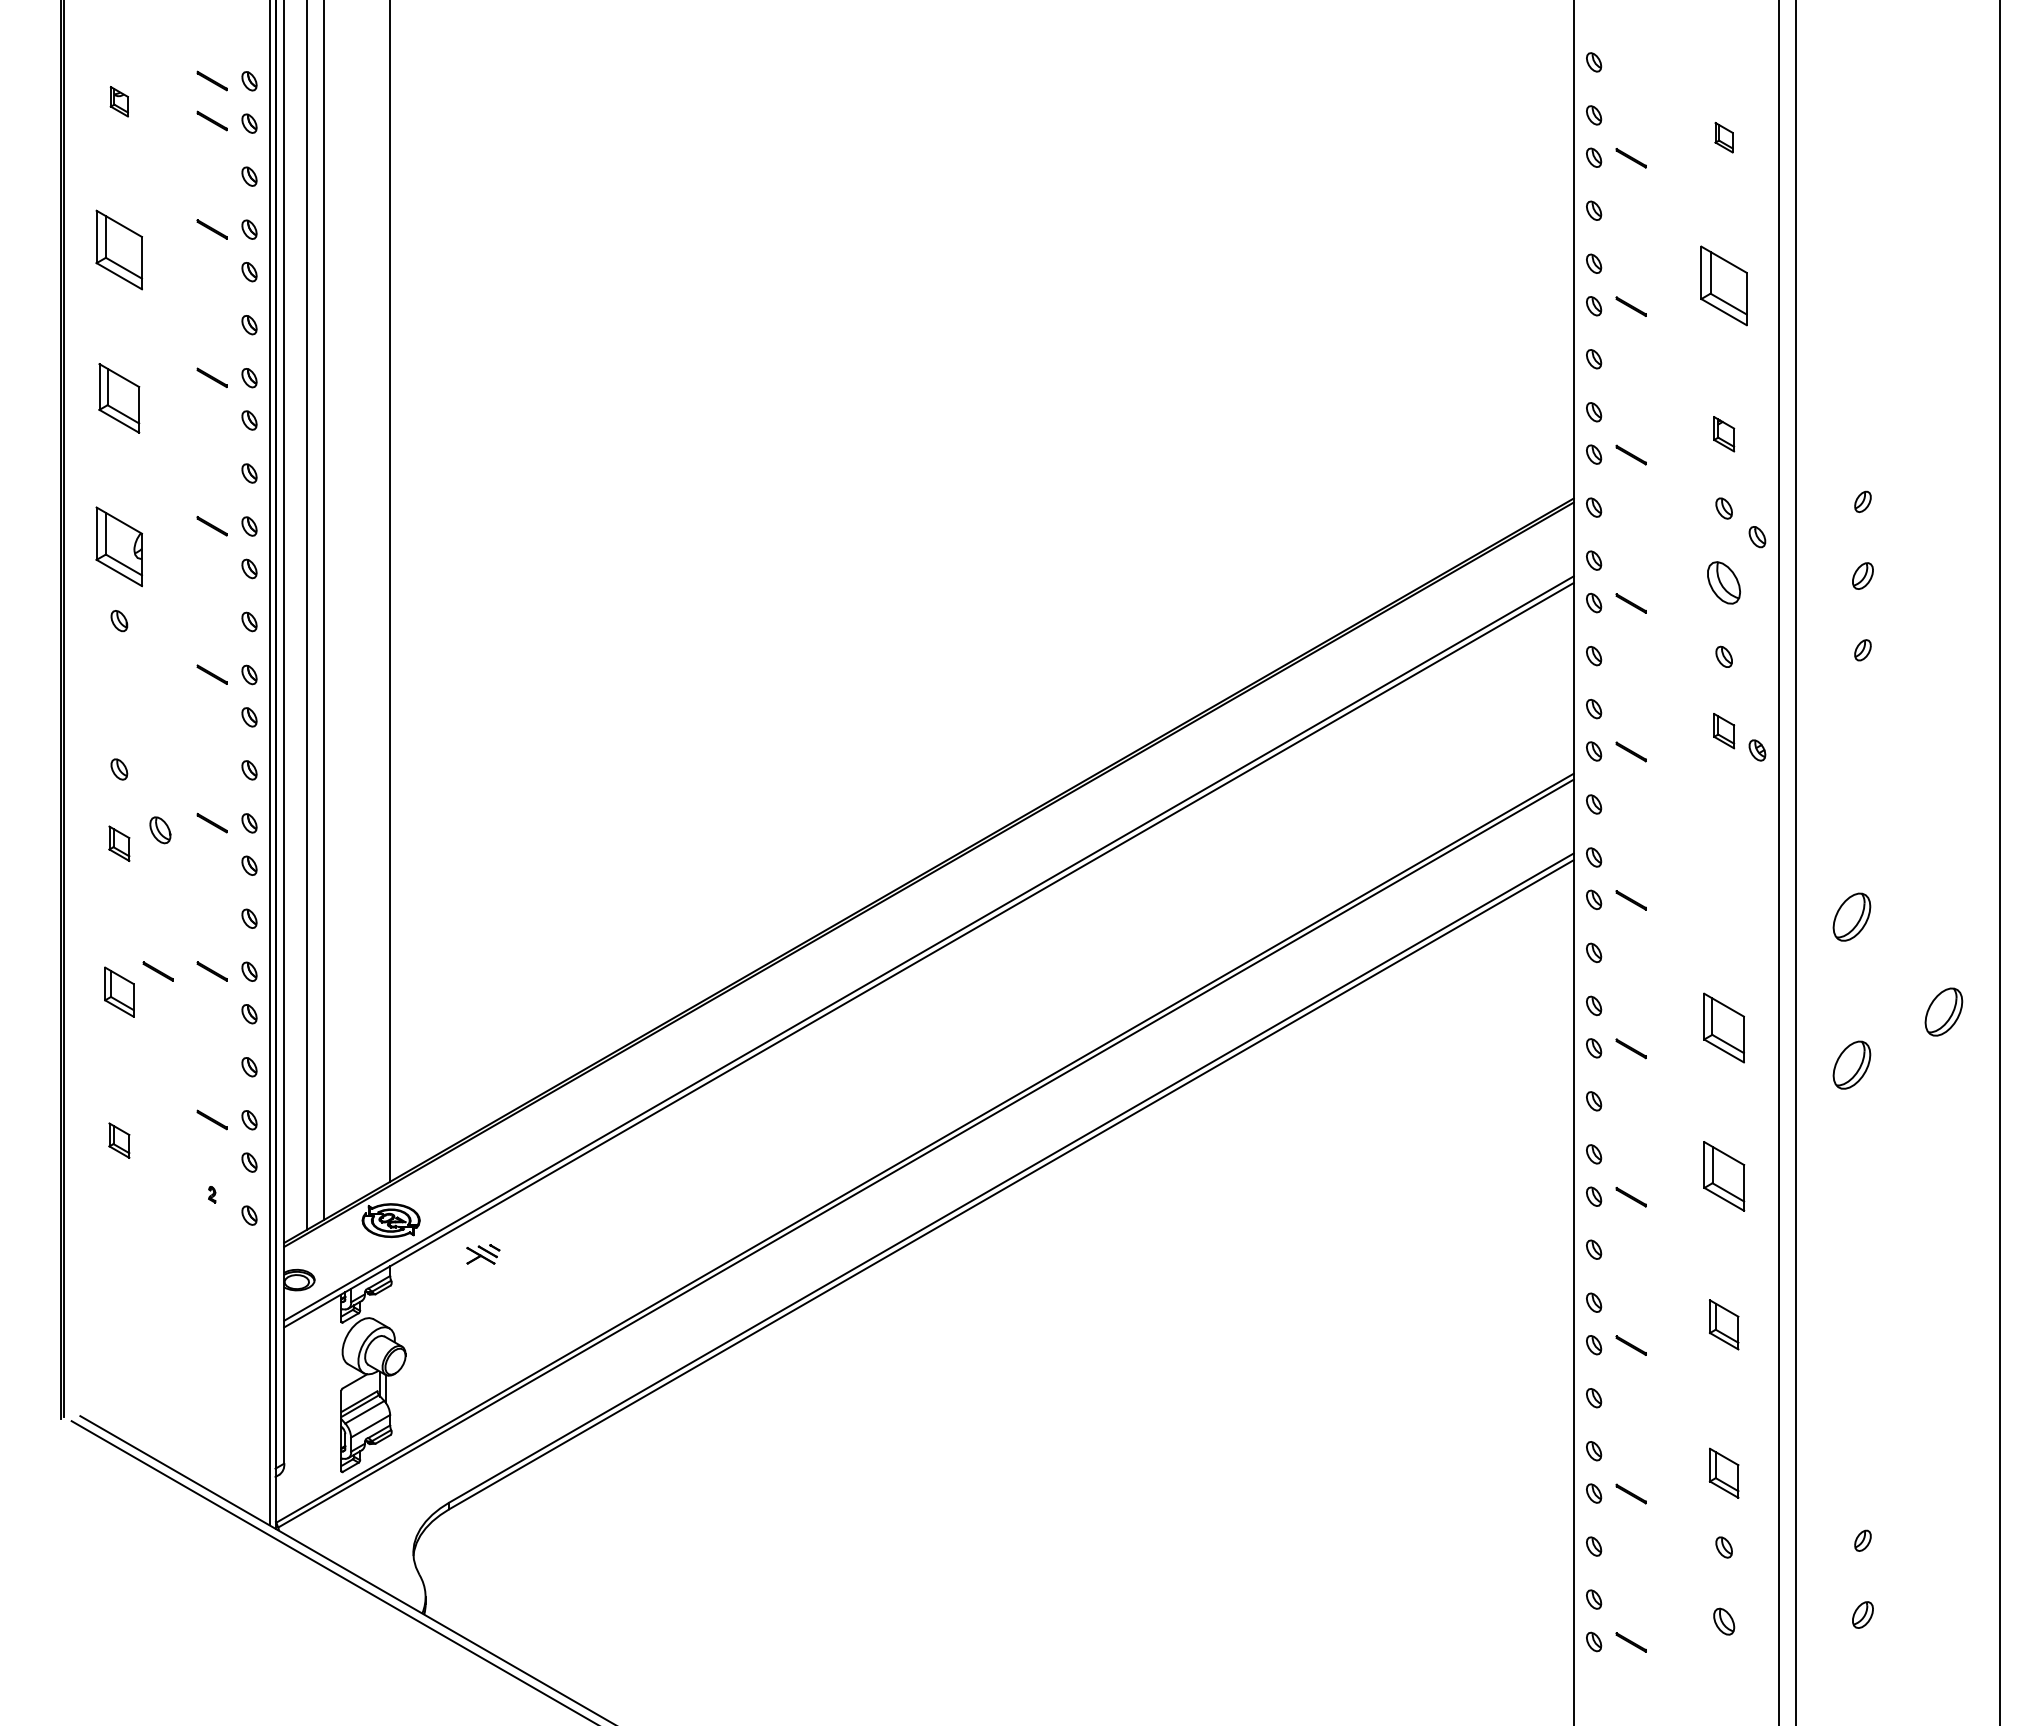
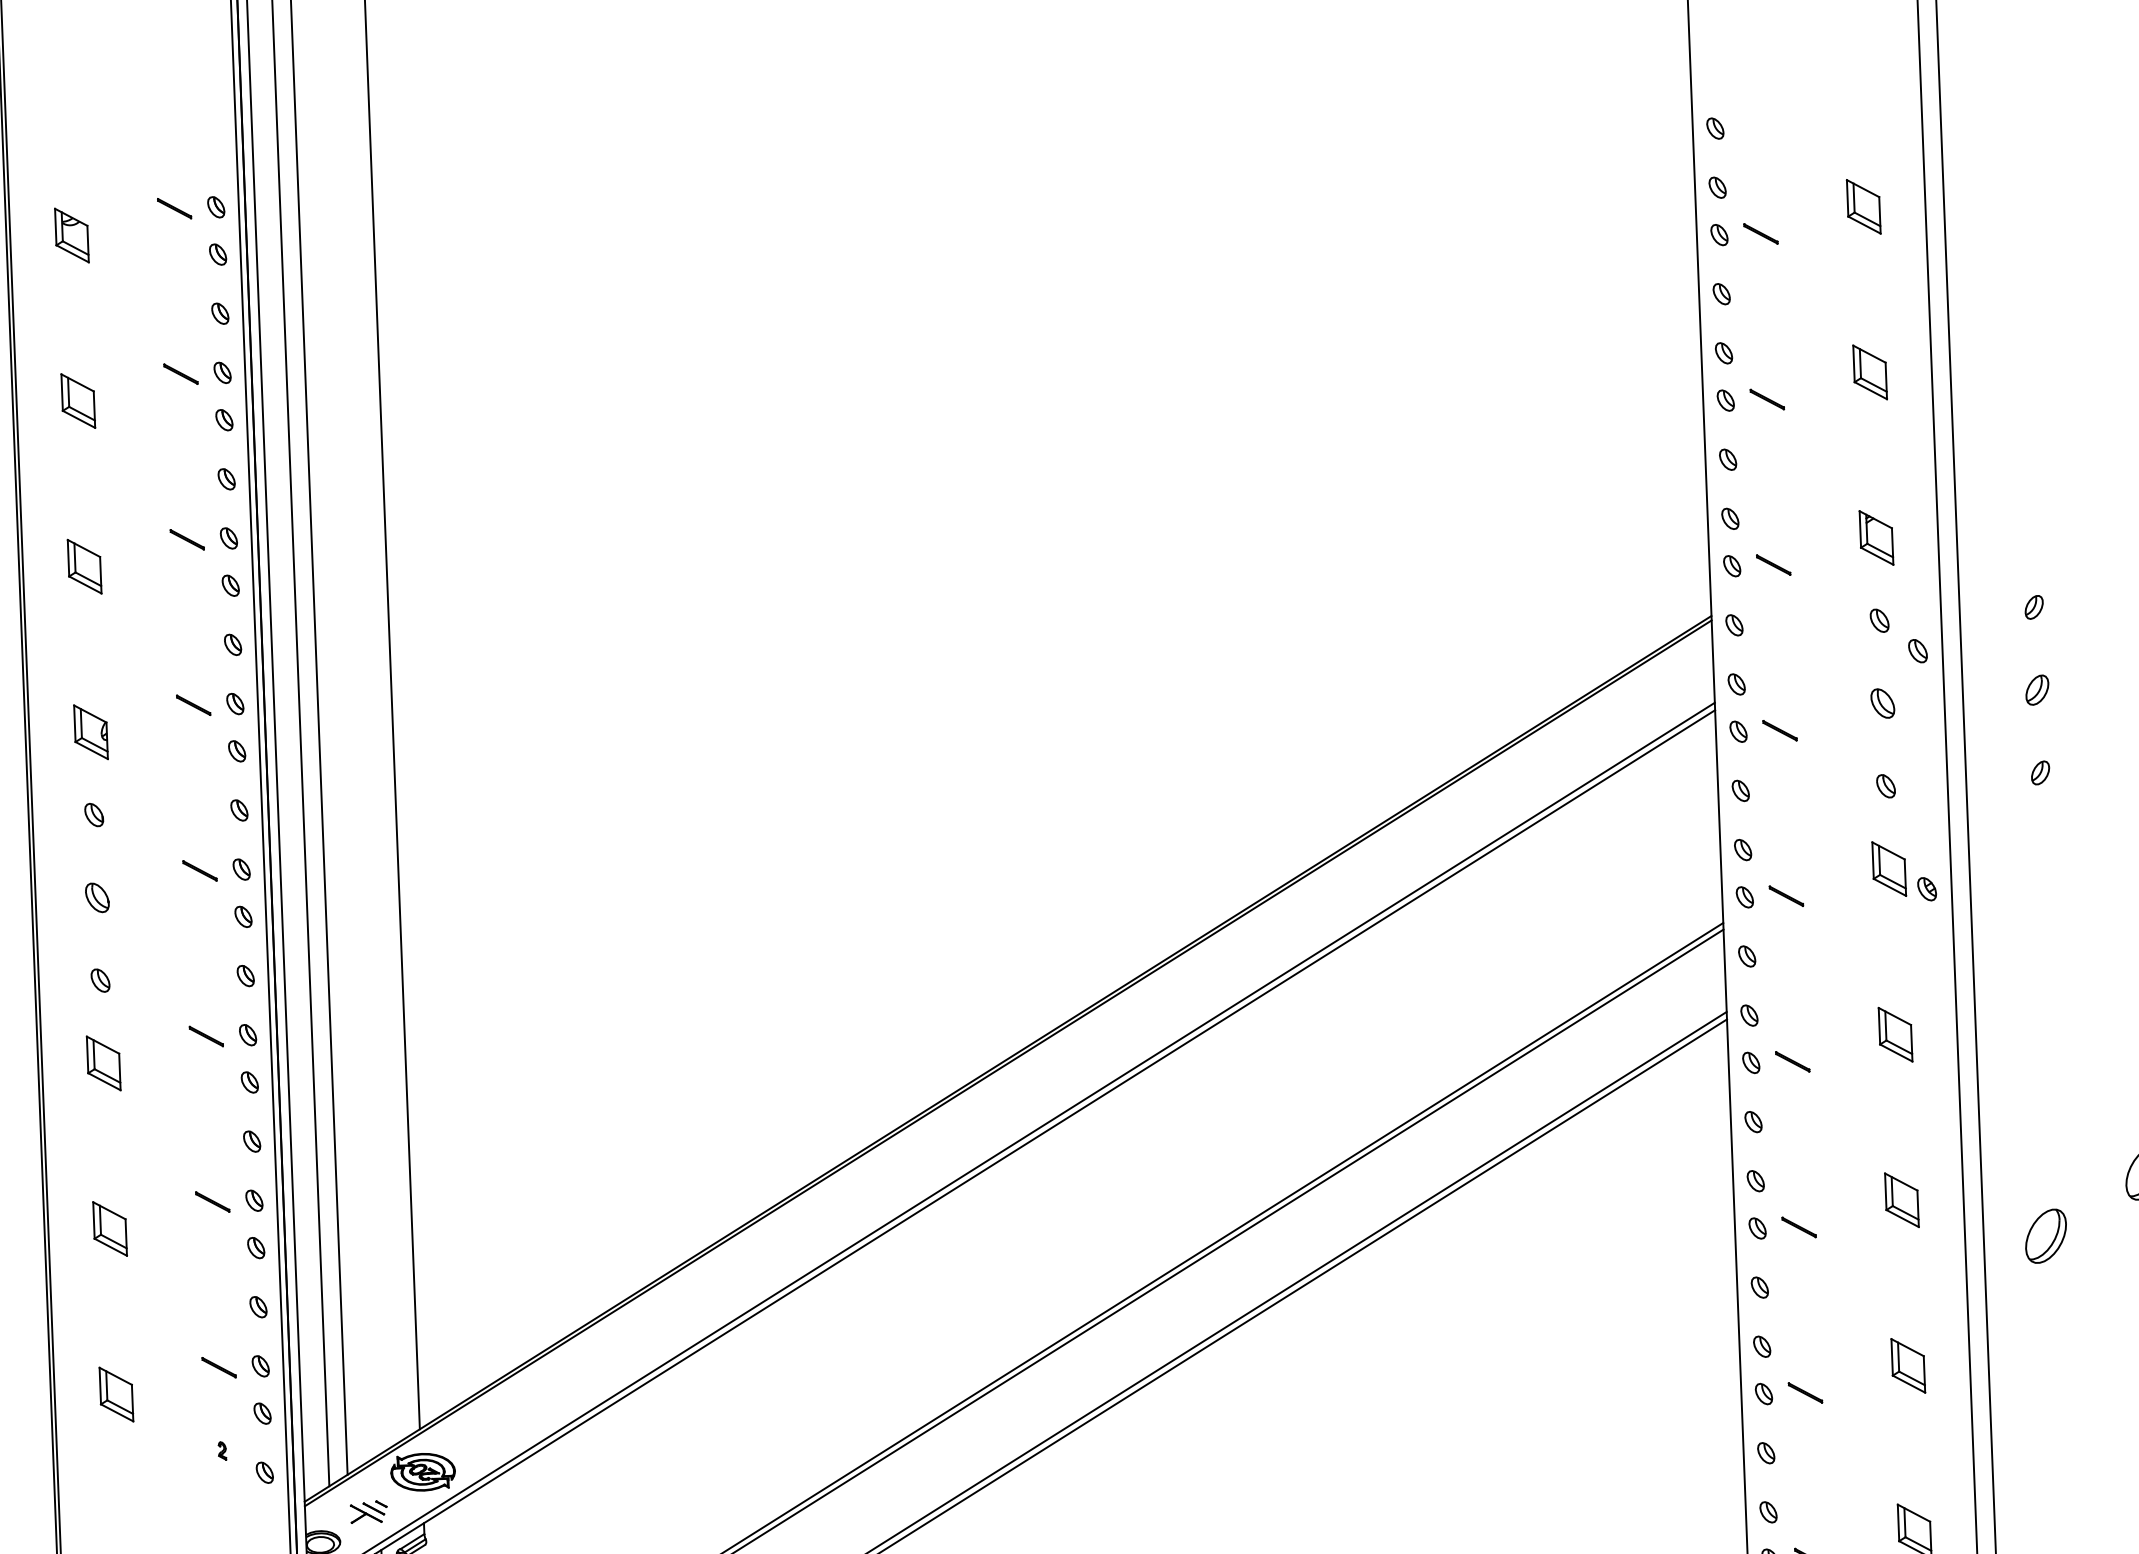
part: (119, 101) -> (72, 235), size x1.67
line: (211, 120) -> (175, 252), removed
part: (1723, 137) -> (1863, 206), size x1.67
part: (119, 249) -> (78, 400), size x0.62
part: (1724, 285) -> (1870, 371), size x0.62
part: (119, 398) -> (84, 566), size x0.71
part: (1723, 433) -> (1875, 537), size x1.43
part: (119, 546) -> (91, 731), size x0.62
part: (1724, 582) -> (1883, 703), size x0.62
part: (1723, 730) -> (1888, 868), size x1.43
part: (160, 830) -> (97, 898), moved
part: (119, 843) -> (103, 1063), size x1.43
part: (1724, 879) -> (1895, 1034), added
part: (1851, 916) -> (2039, 1070), removed
line: (157, 971) -> (151, 1204), removed
part: (1724, 1027) -> (1902, 1199), size x0.71
part: (119, 1140) -> (116, 1394), size x1.43
part: (1723, 1176) -> (1907, 1365), size x0.71
part: (483, 1254) -> (369, 1512), moved

